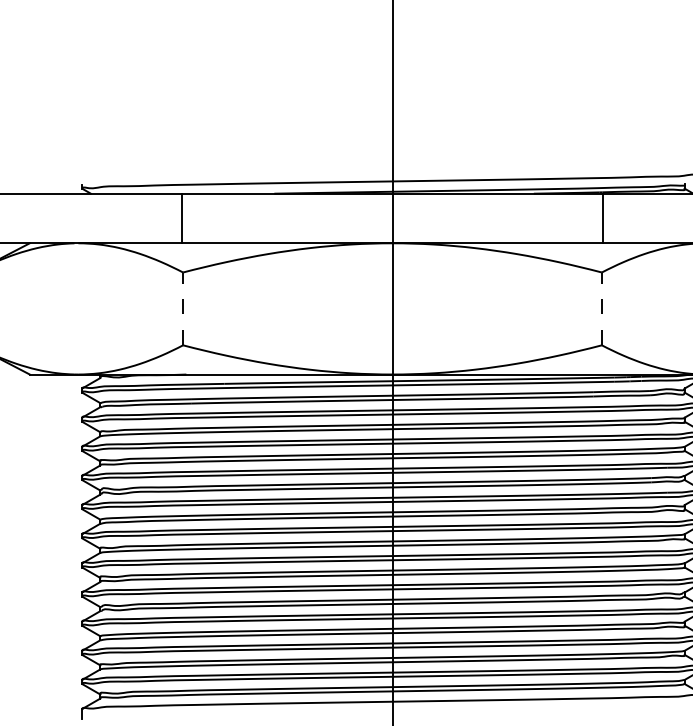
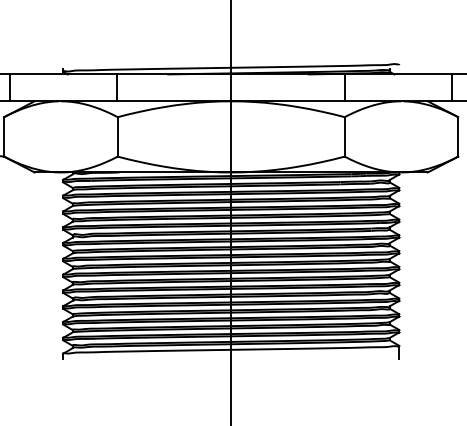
line: (182, 308) -> (117, 136), dashed -> solid
line: (601, 308) -> (344, 136), dashed -> solid

